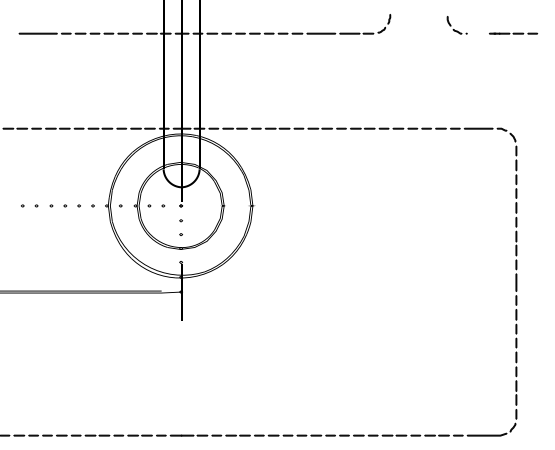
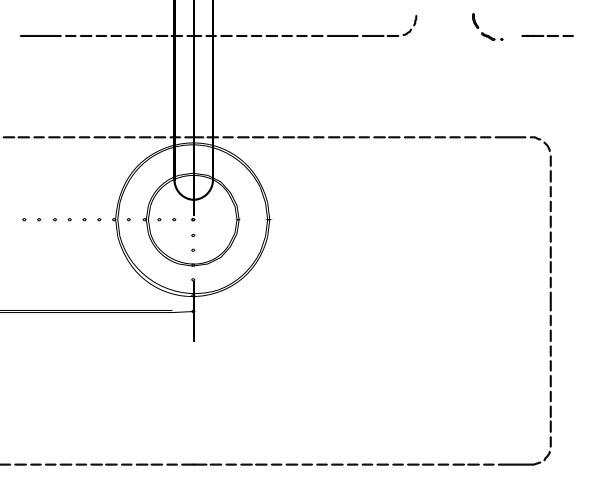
part: (456, 25) -> (486, 27), size x1.4

